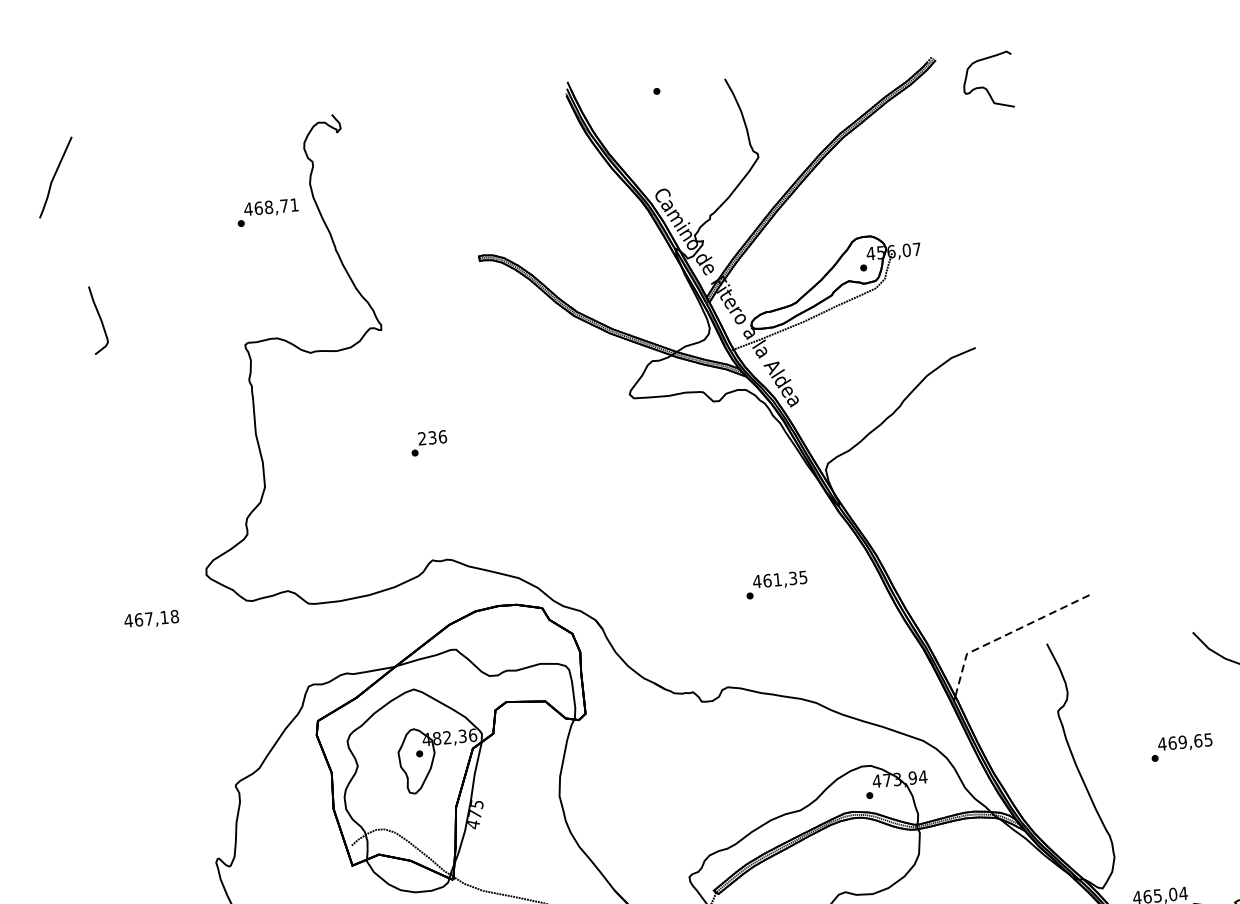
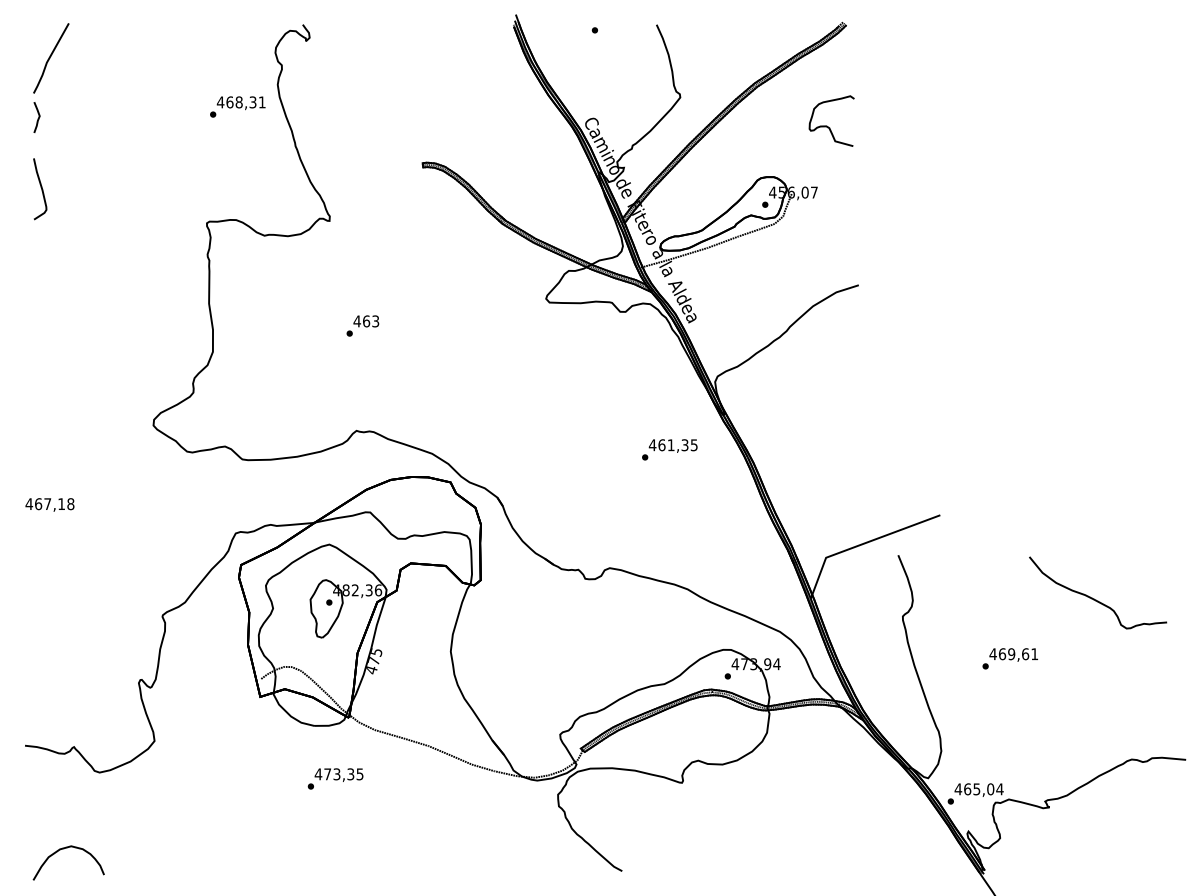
curve: (984, 86) -> (827, 125), moved
text: (283, 206) -> (252, 102), 468,71 -> 468,31
curve: (46, 245) -> (37, 118), added
curve: (100, 320) -> (41, 189), moved
text: (432, 437) -> (366, 321), 236 -> 463
text: (776, 584) -> (669, 449), moved
text: (151, 619) -> (49, 504), moved
line: (1007, 634) -> (863, 543), dashed -> solid
text: (1208, 740) -> (1034, 654), 469,65 -> 469,61

